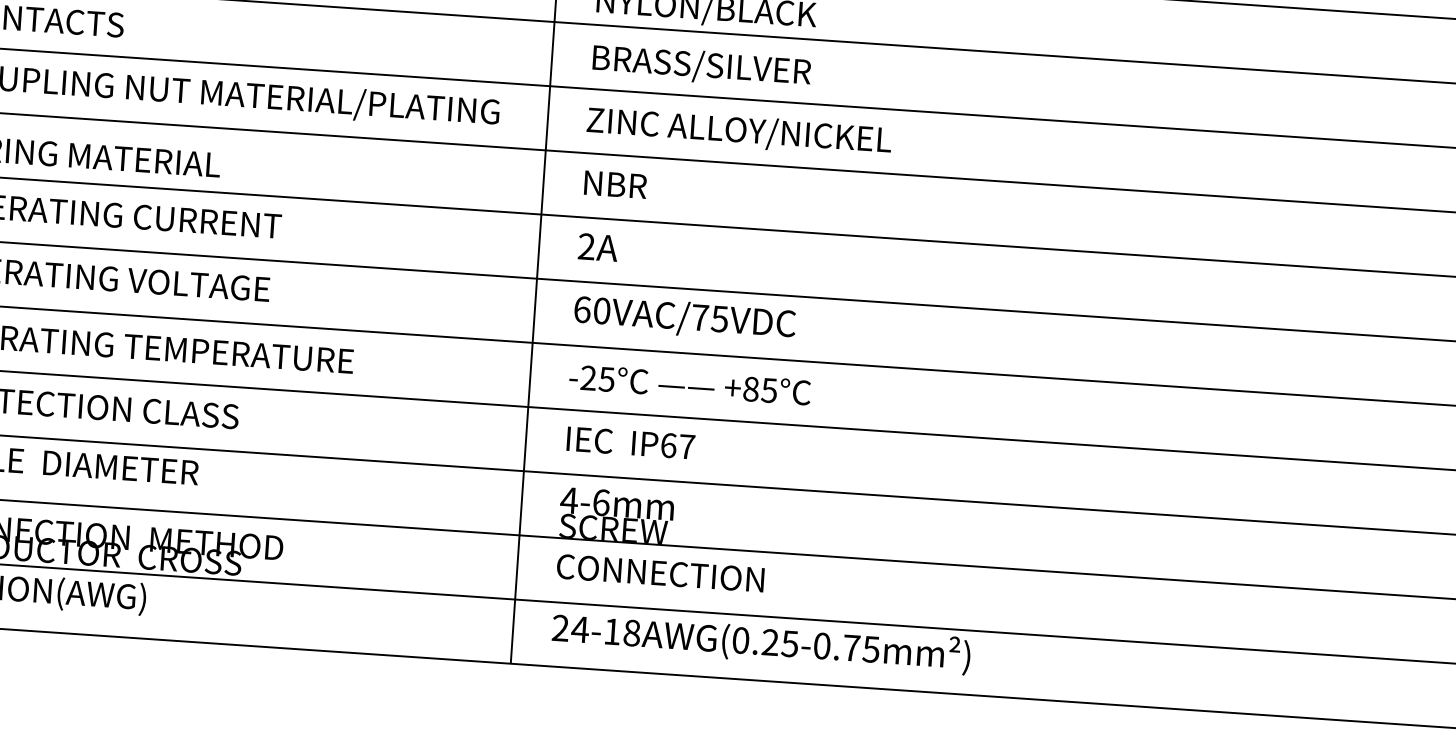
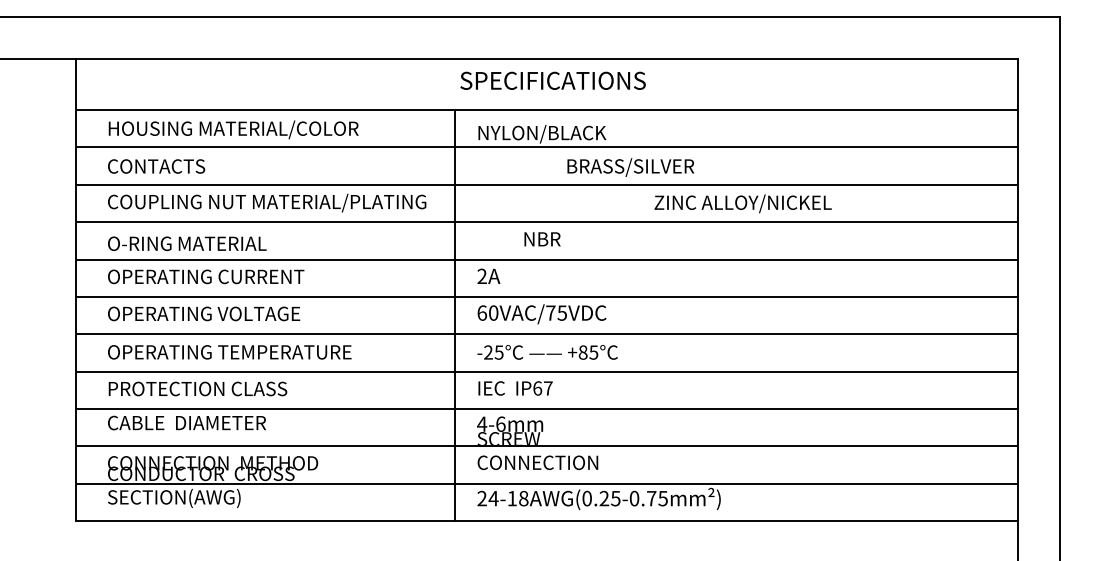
text: (701, 66) -> (630, 167), moved
text: (738, 131) -> (742, 203), moved
text: (615, 185) -> (542, 239), moved

